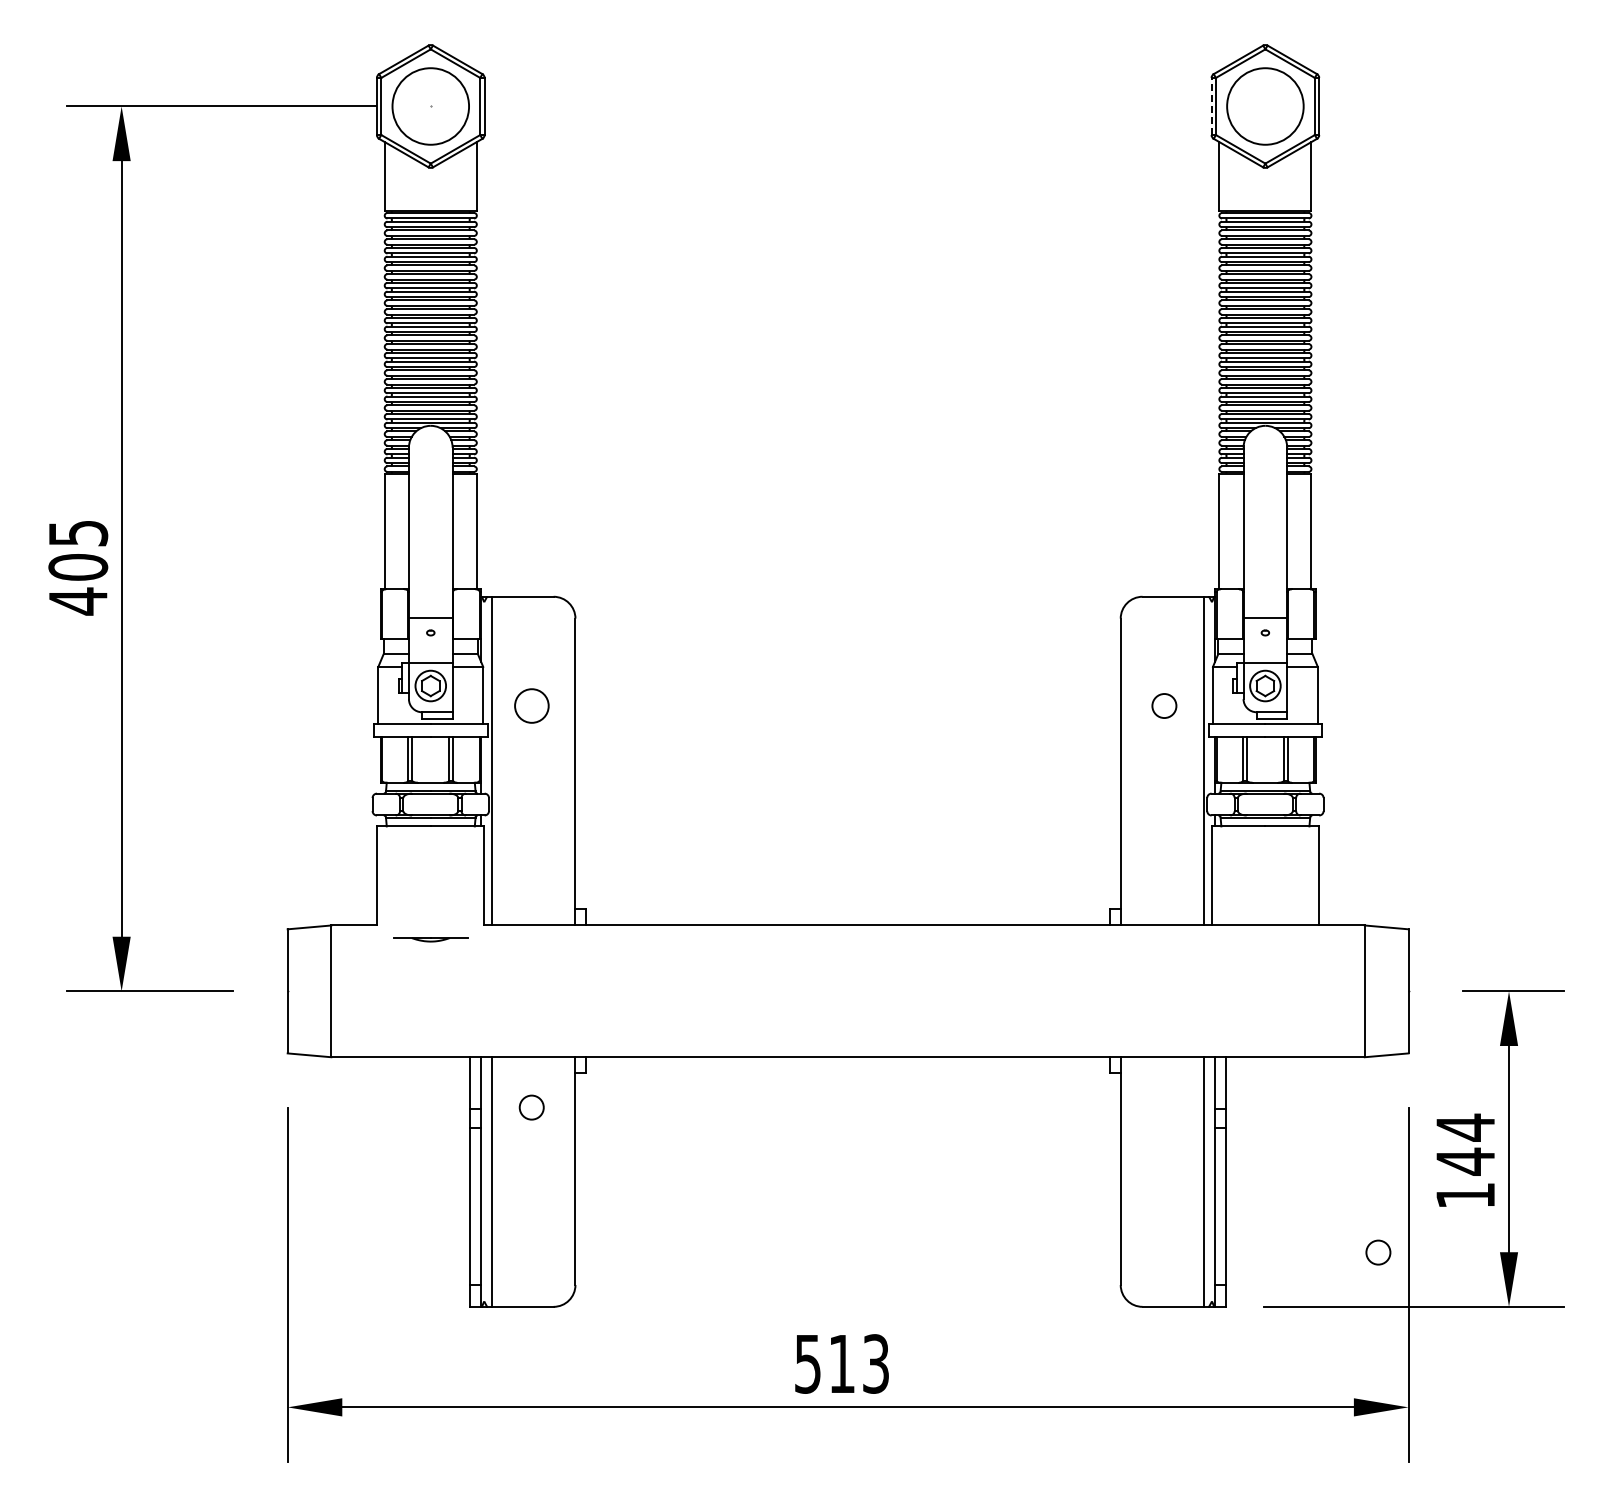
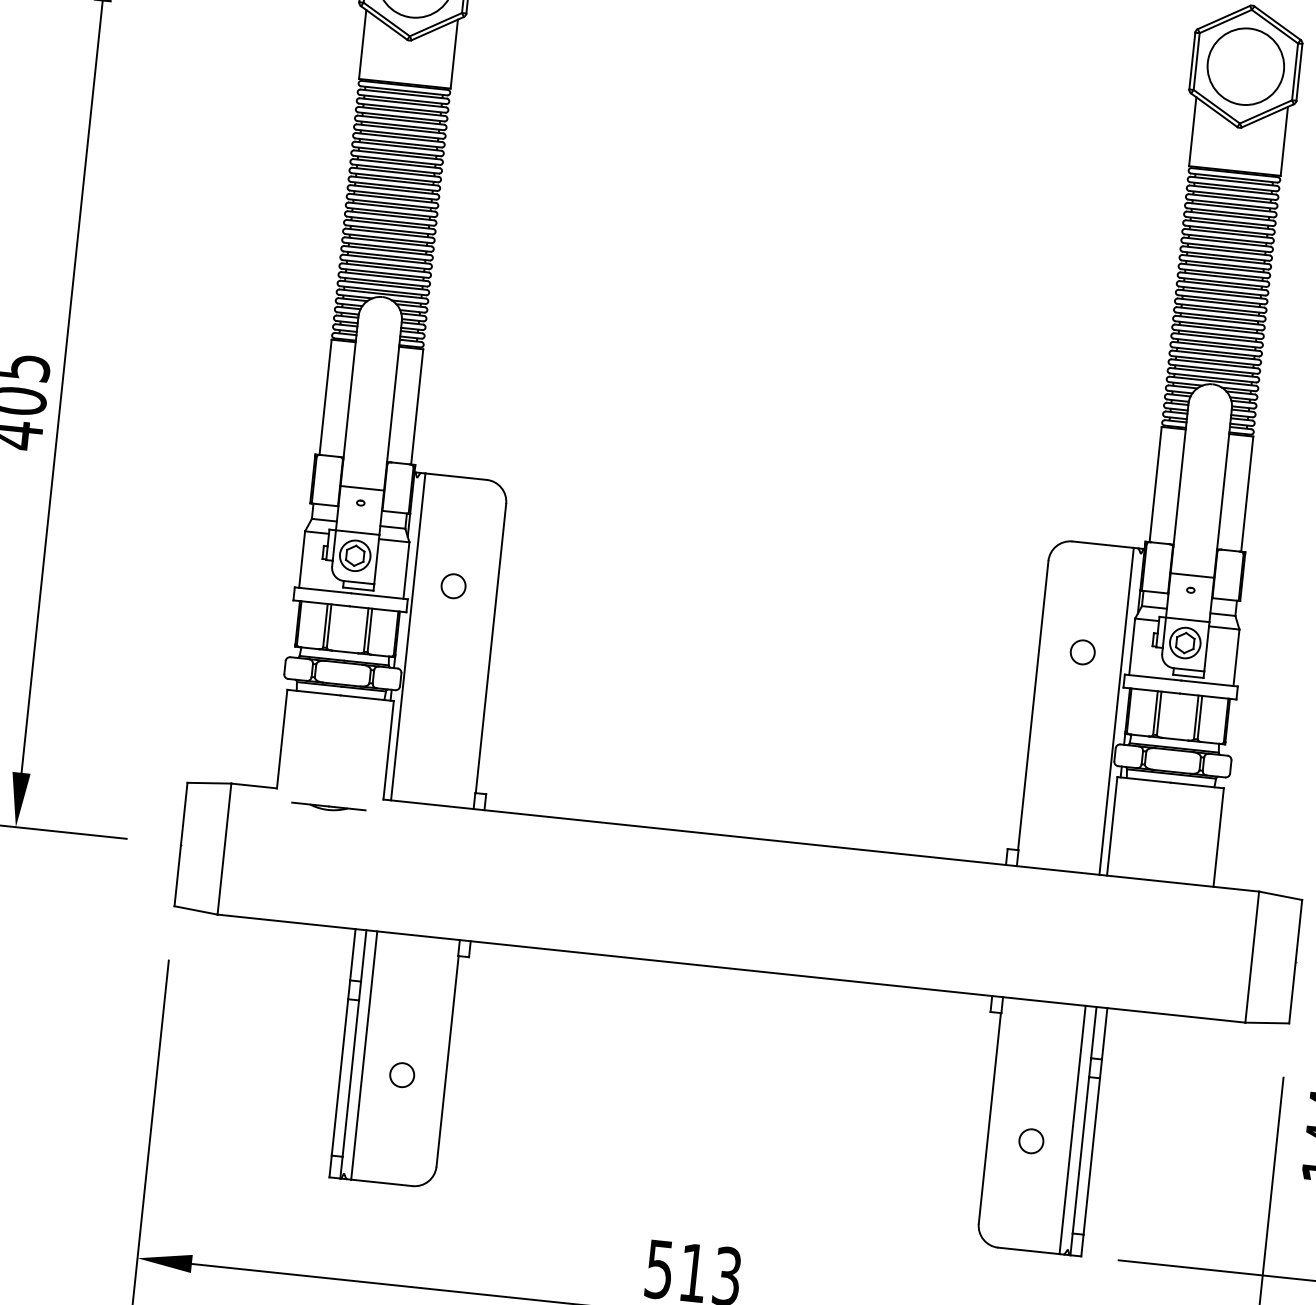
line: (1211, 106) -> (1192, 61), dashed -> solid
circle: (531, 705) -> (453, 585), size x0.71
circle: (531, 1107) -> (401, 1075), moved
circle: (1378, 1252) -> (1031, 1141), moved

